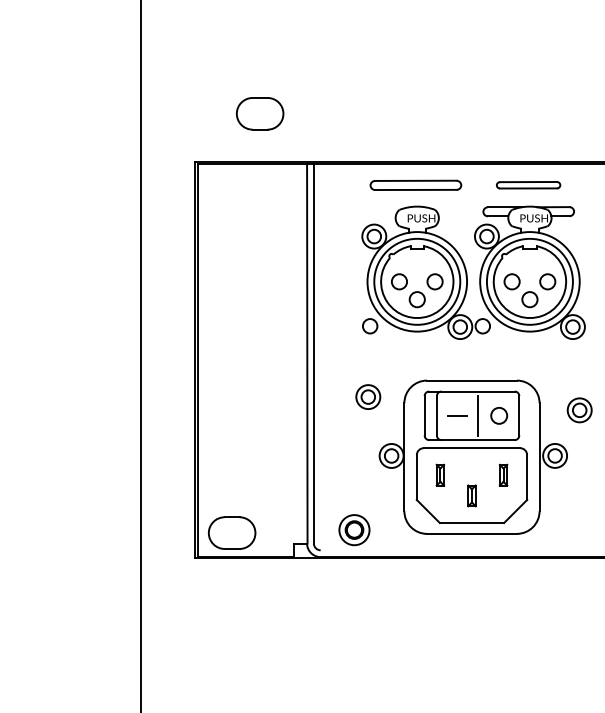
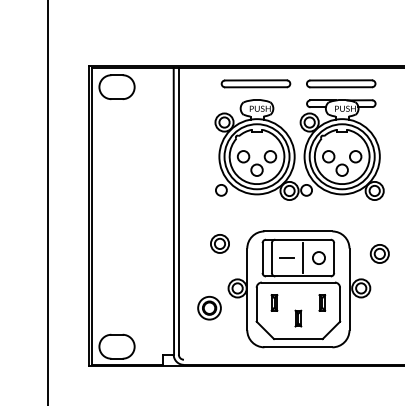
part: (260, 113) -> (117, 86), moved
part: (528, 184) -> (341, 83), size x1.43
part: (354, 530) -> (209, 308), moved

